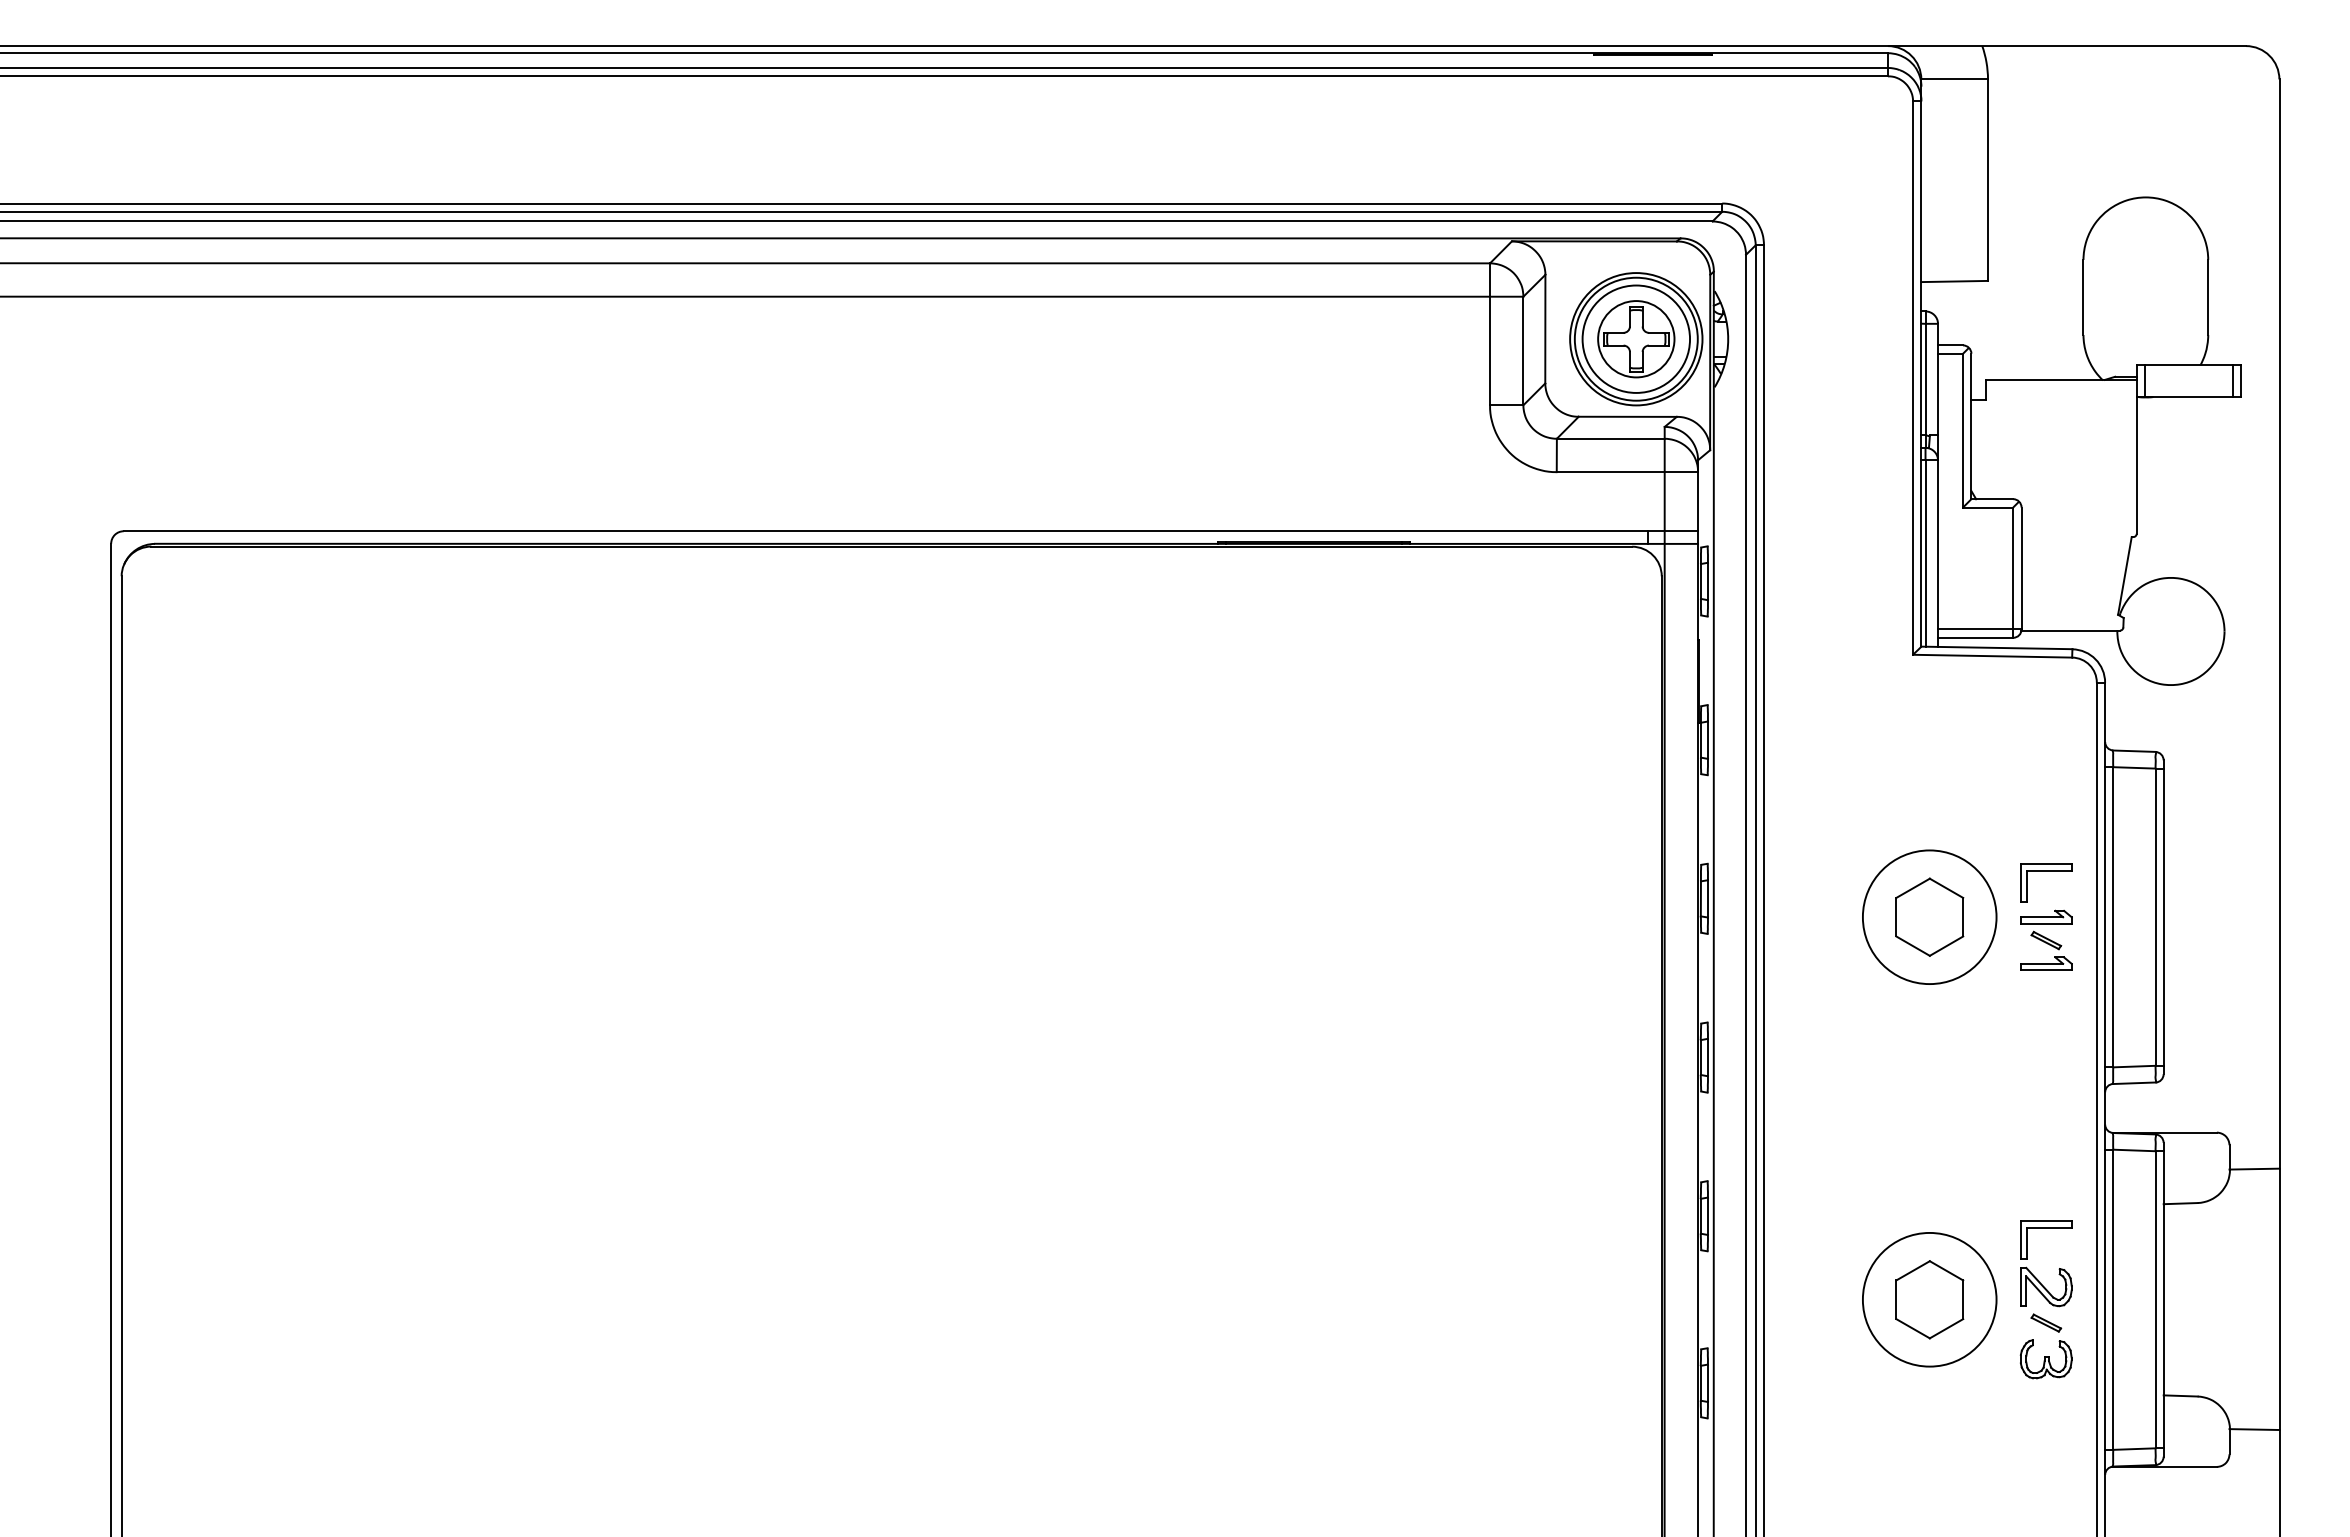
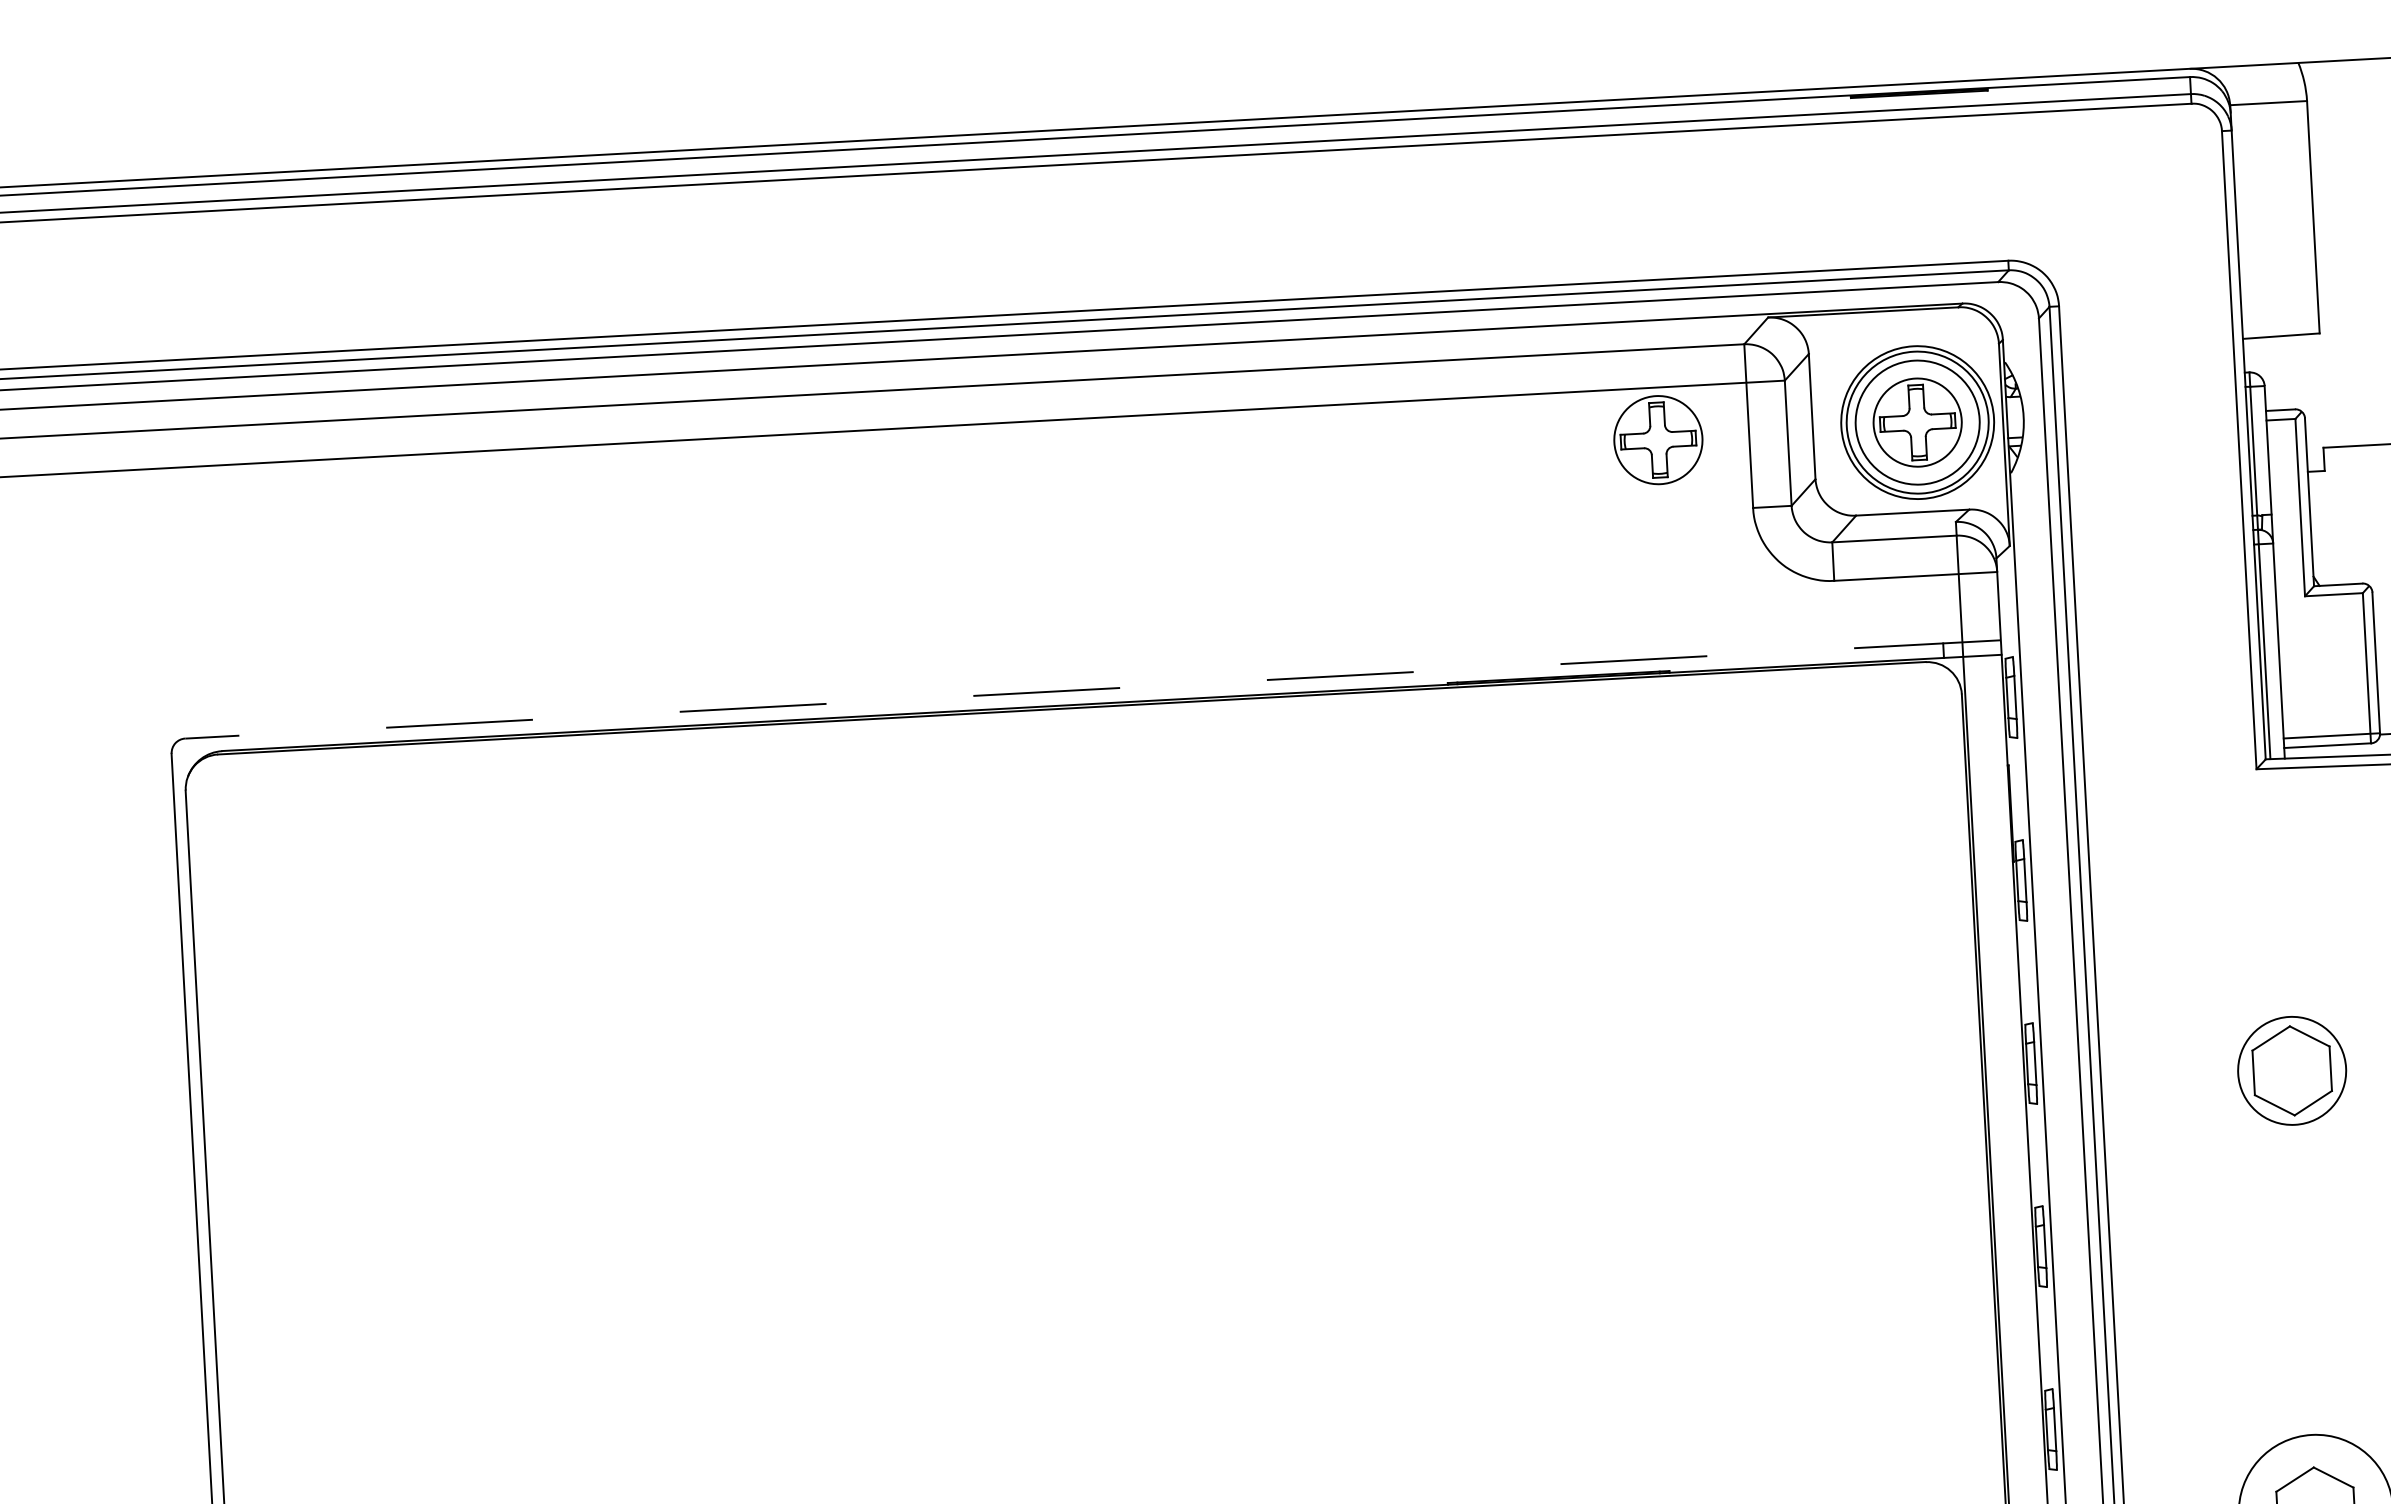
part: (1411, 342) -> (1658, 440), added
line: (910, 531) -> (1092, 689), solid -> dashed
circle: (1929, 917) -> (2291, 1071), size x0.7

